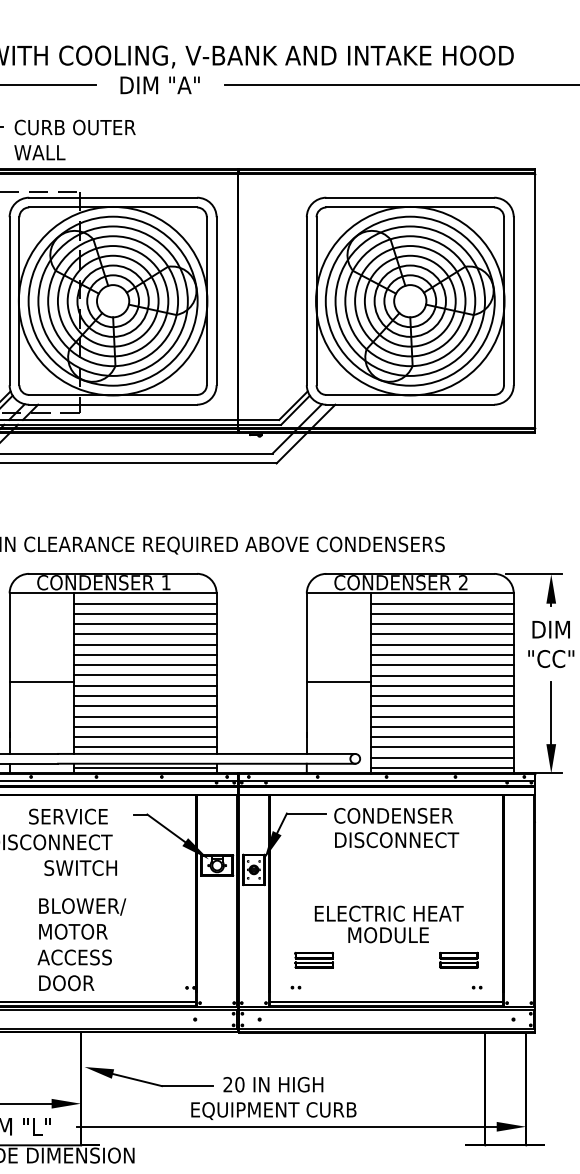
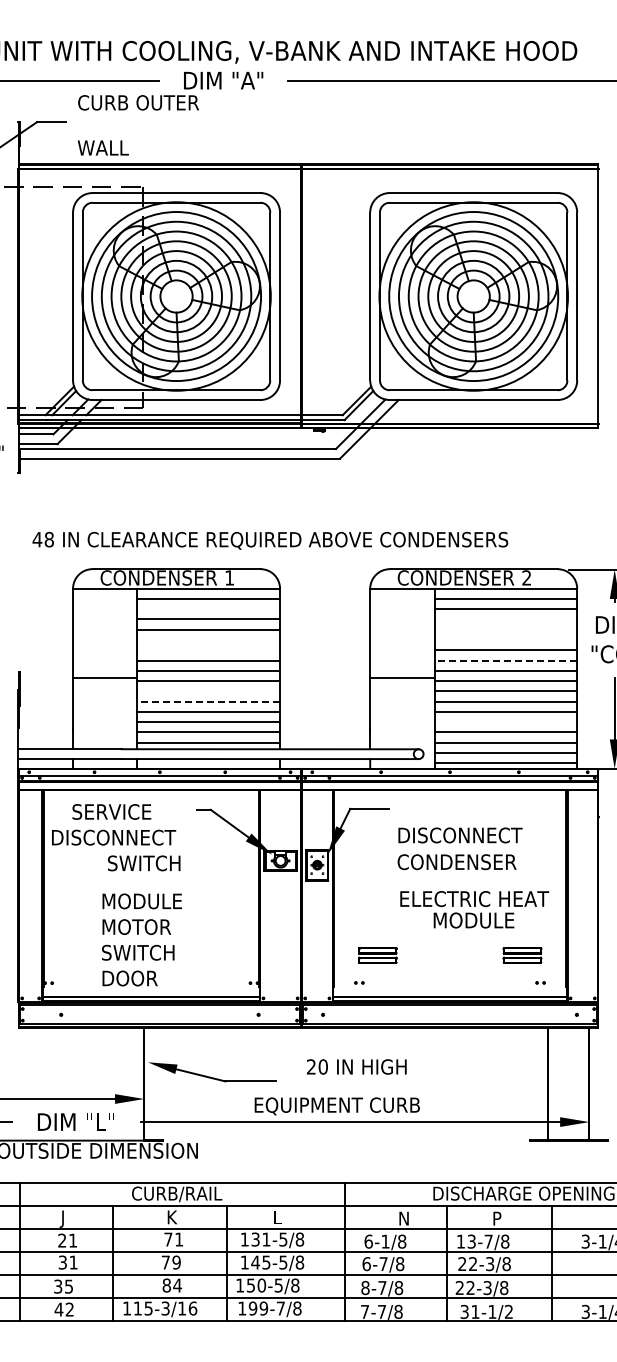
text: (75, 127) -> (138, 102), moved
line: (145, 614) -> (208, 609), removed
line: (442, 624) -> (505, 619), removed
line: (442, 634) -> (505, 629), removed
line: (145, 644) -> (208, 639), removed
line: (442, 645) -> (505, 640), removed
line: (145, 655) -> (208, 650), removed
line: (442, 665) -> (505, 660), solid -> dashed
line: (145, 696) -> (208, 691), removed
line: (145, 706) -> (208, 701), solid -> dashed
line: (442, 727) -> (505, 722), removed
line: (145, 768) -> (208, 763), removed
text: (68, 816) -> (111, 811), moved
text: (393, 816) -> (456, 862), moved
text: (83, 906) -> (146, 901), BLOWER/ -> MODULE
text: (389, 924) -> (474, 909), moved
text: (75, 957) -> (138, 952), ACCESS -> SWITCH
text: (273, 1084) -> (356, 1066), moved

